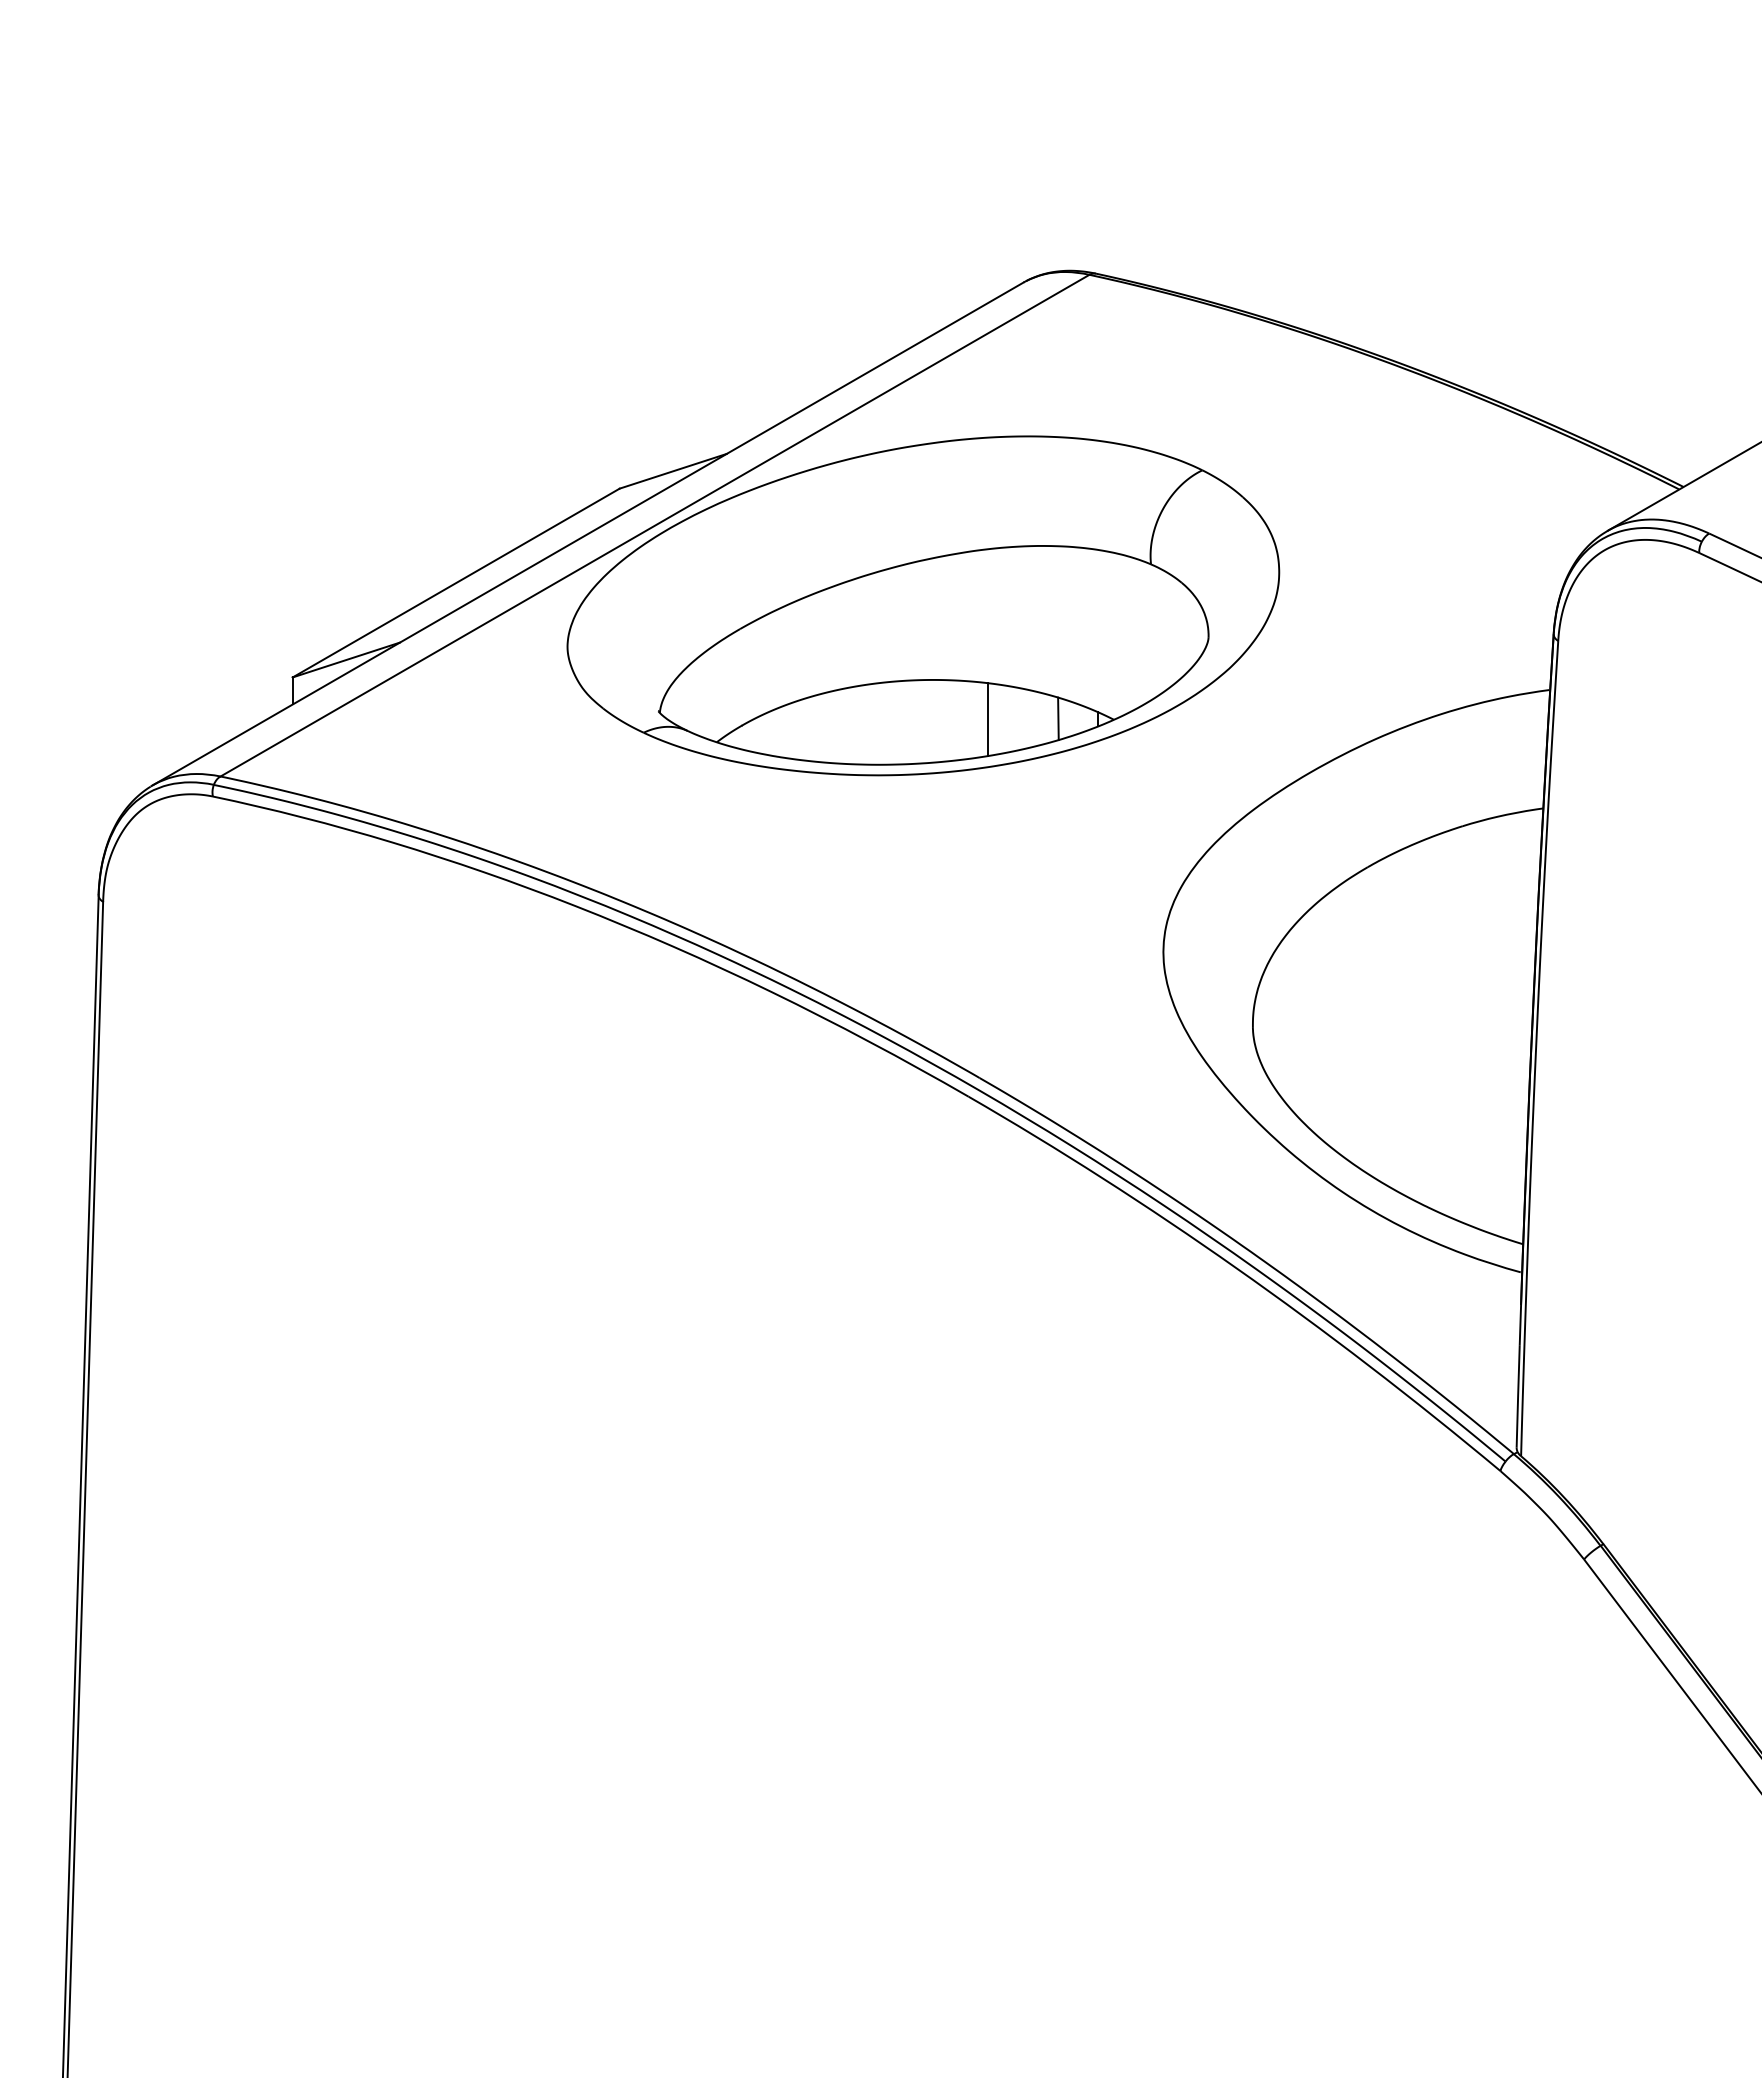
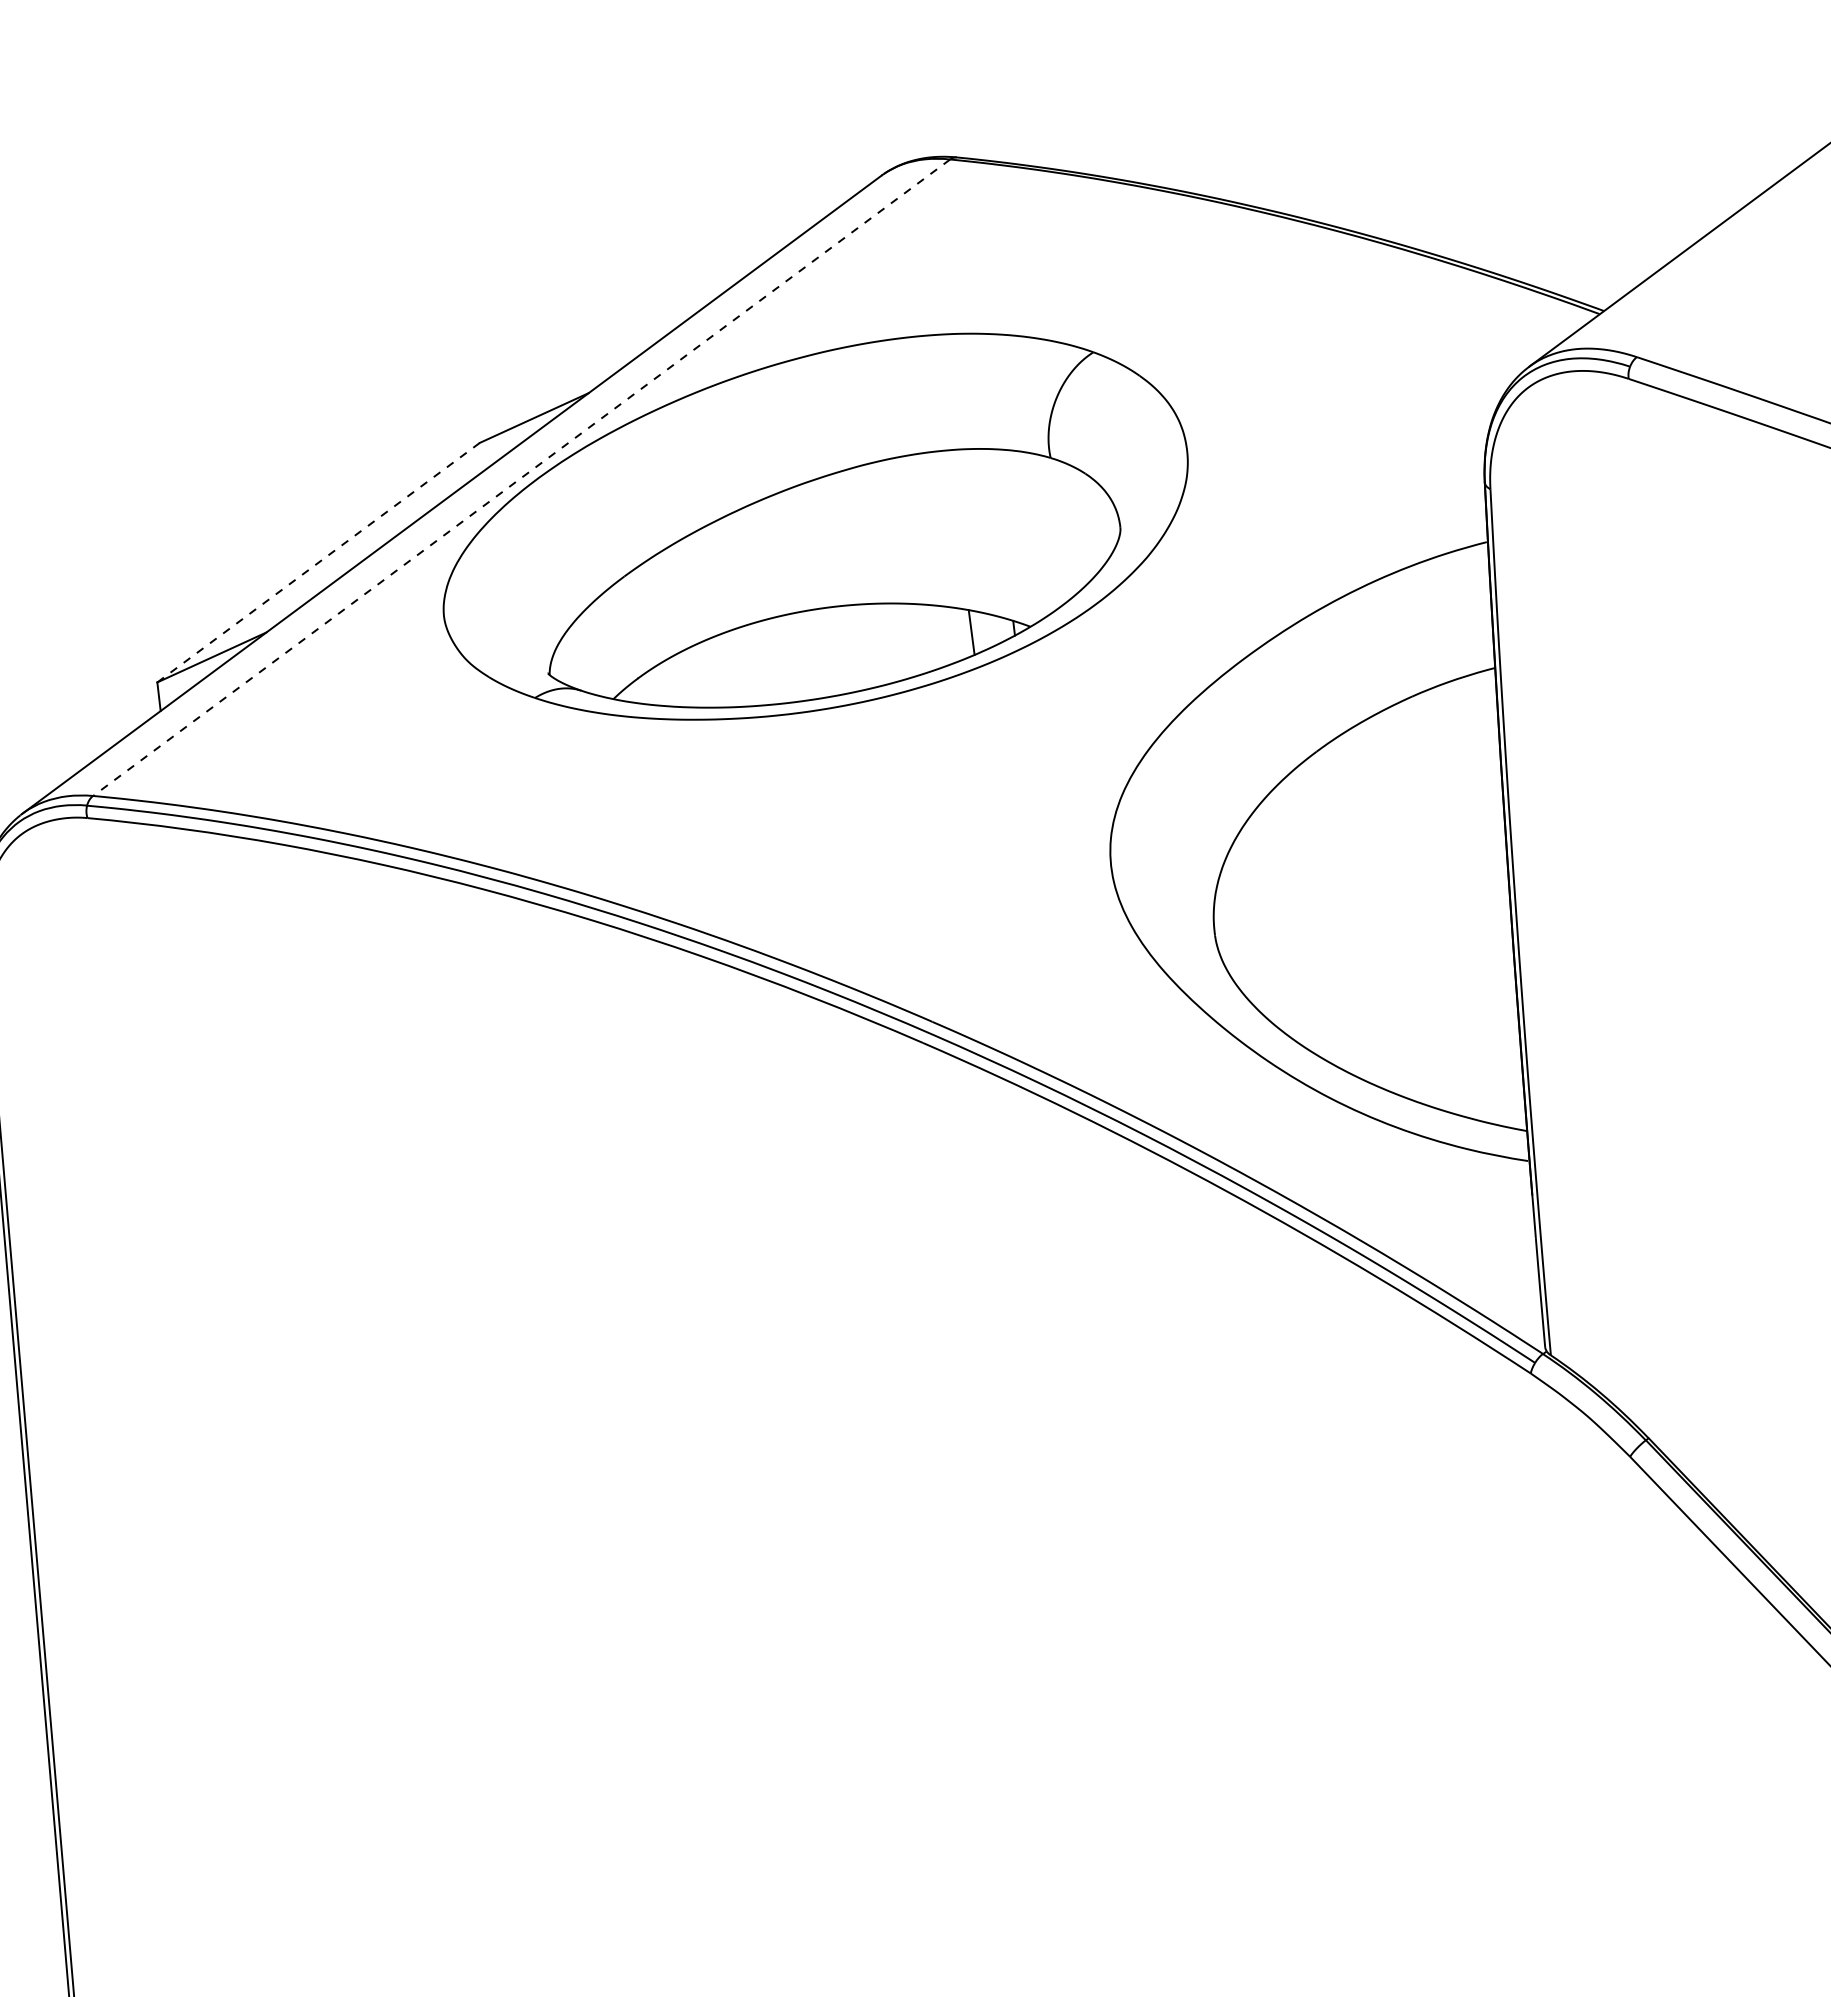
line: (655, 525) -> (522, 477), solid -> dashed
line: (456, 583) -> (318, 563), solid -> dashed
line: (988, 719) -> (897, 641), removed

